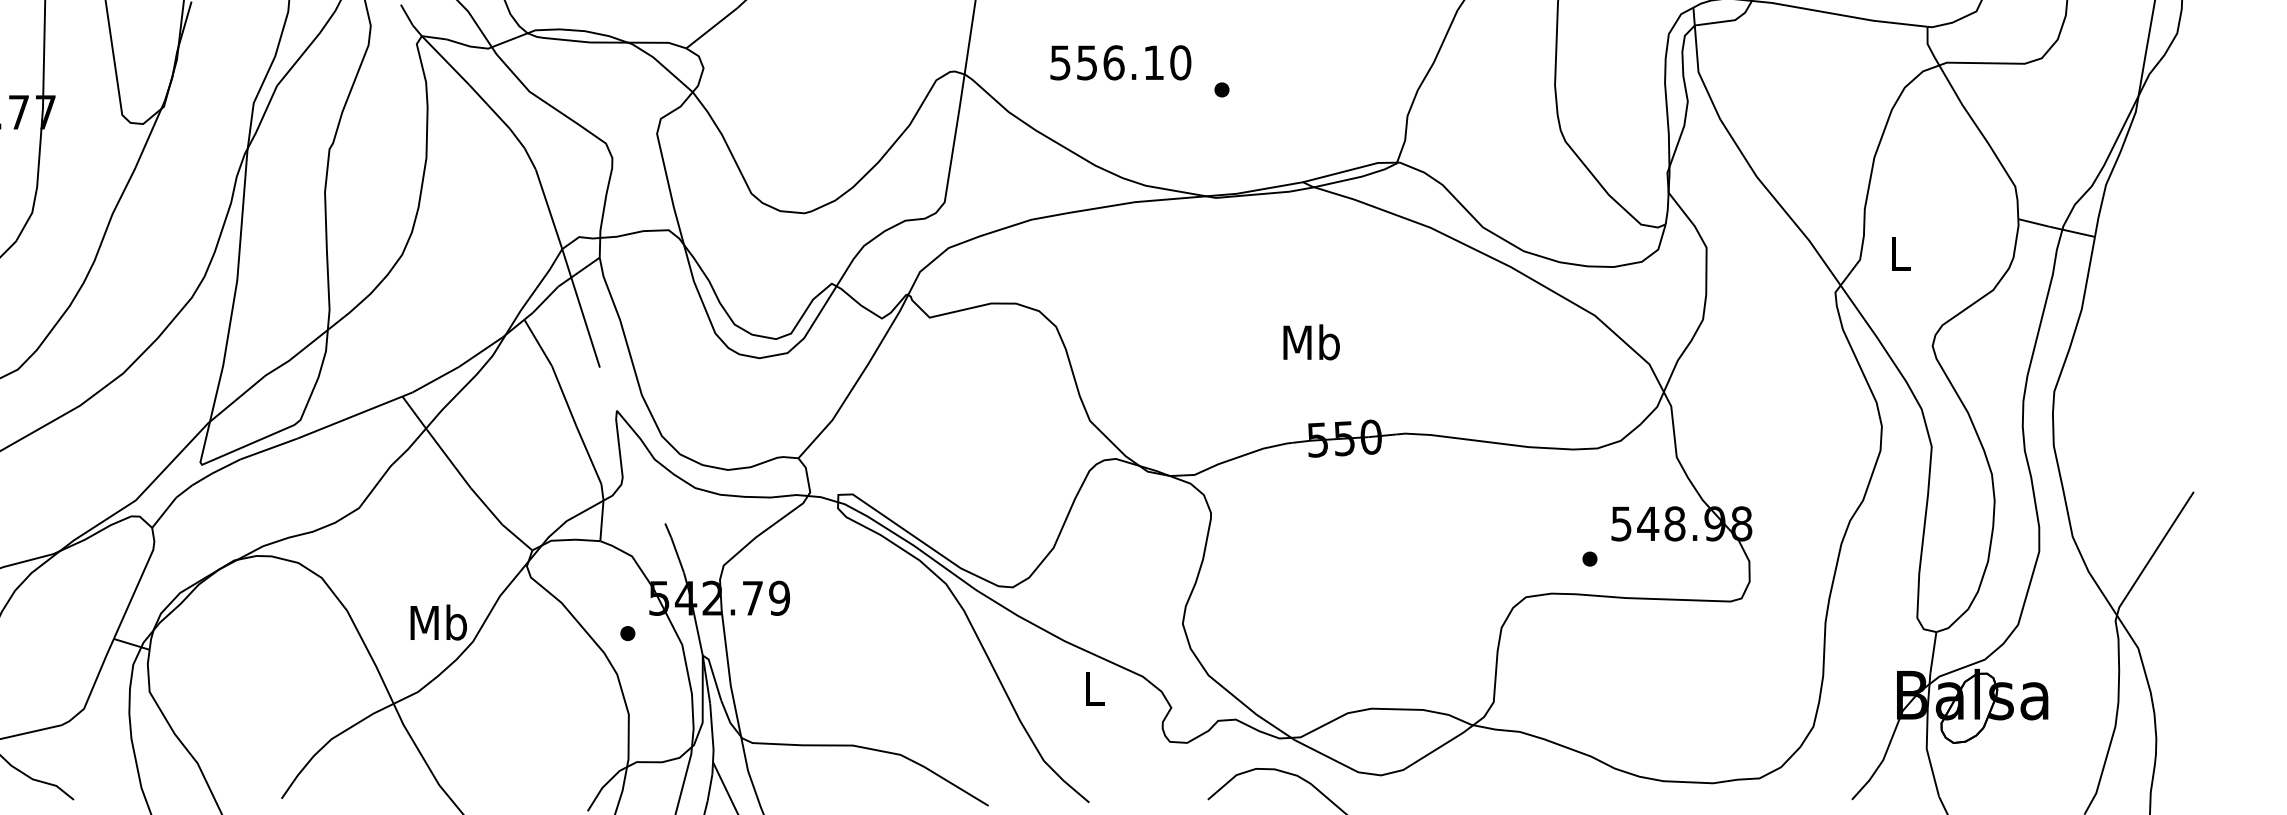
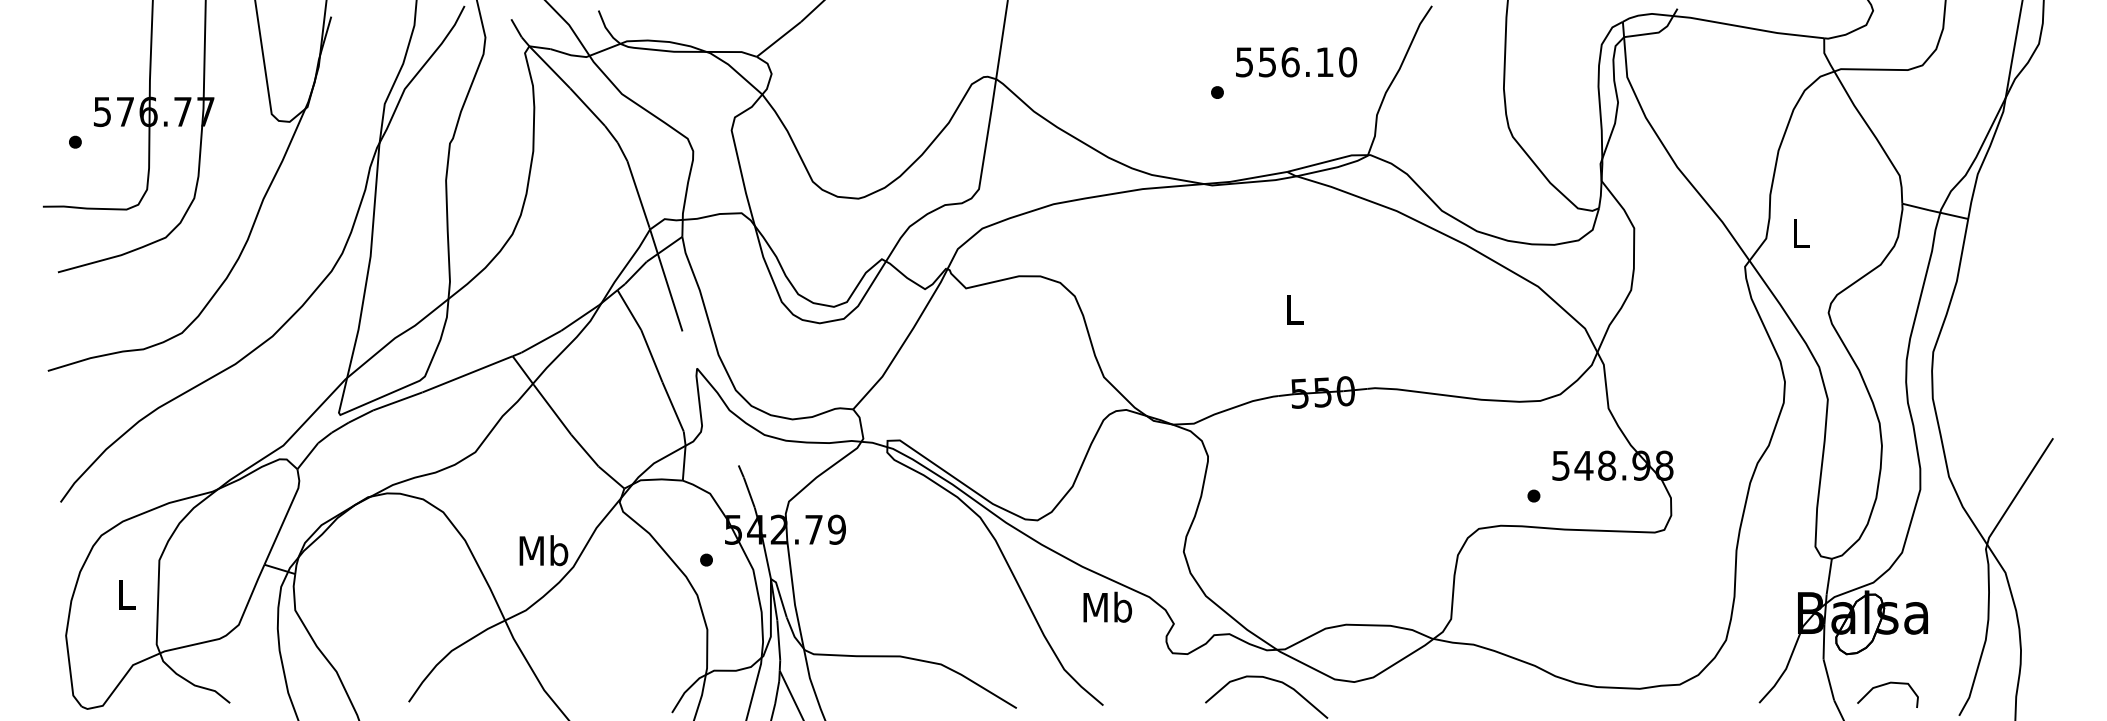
text: (1120, 63) -> (1296, 62), moved
text: (1311, 342) -> (1294, 309), Mb -> L
text: (1094, 687) -> (1107, 606), L -> Mb
curve: (1998, 779) -> (1885, 685), added

